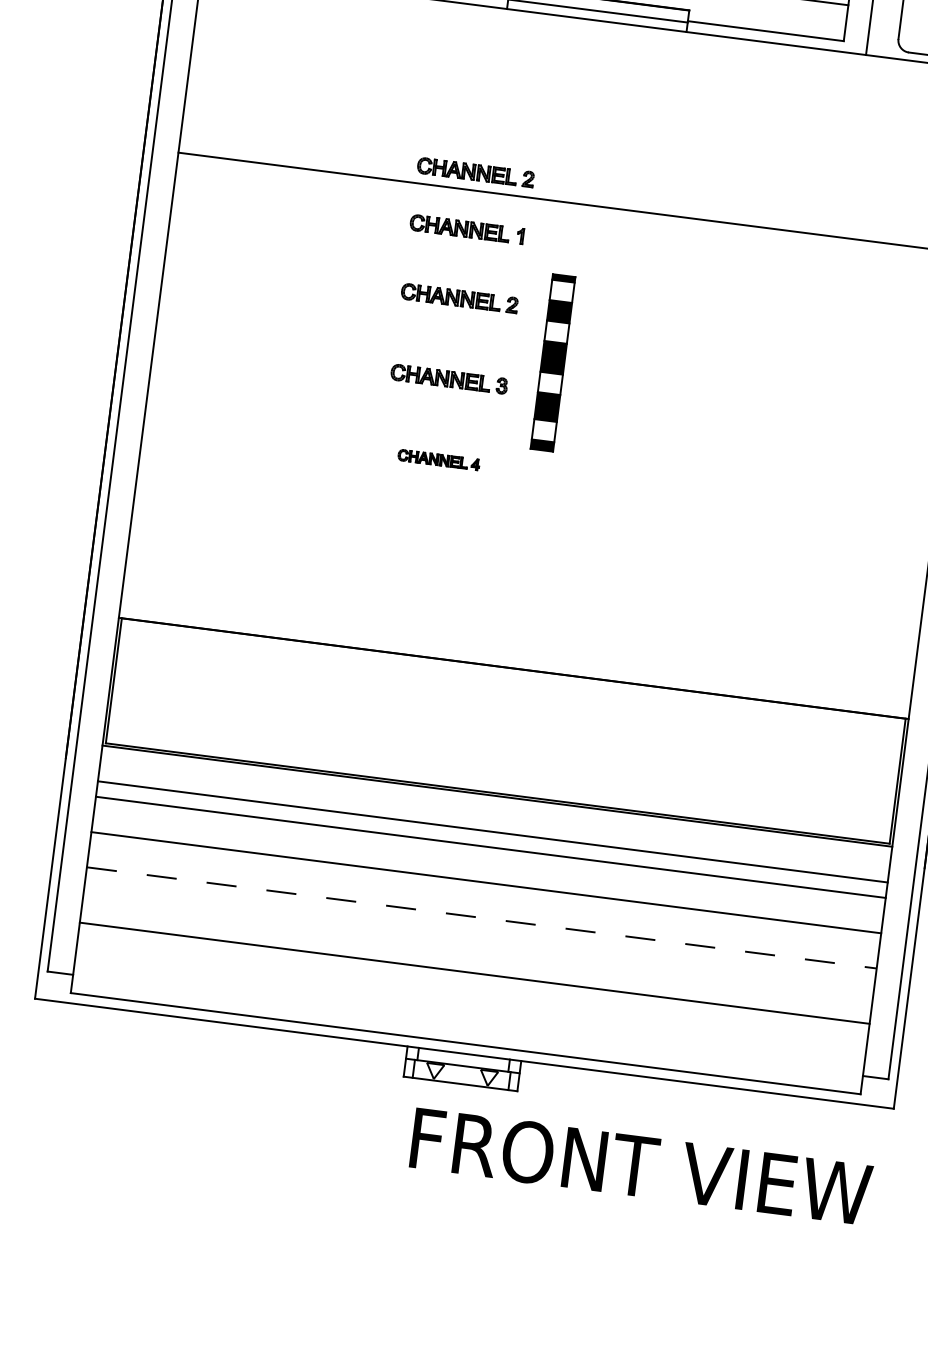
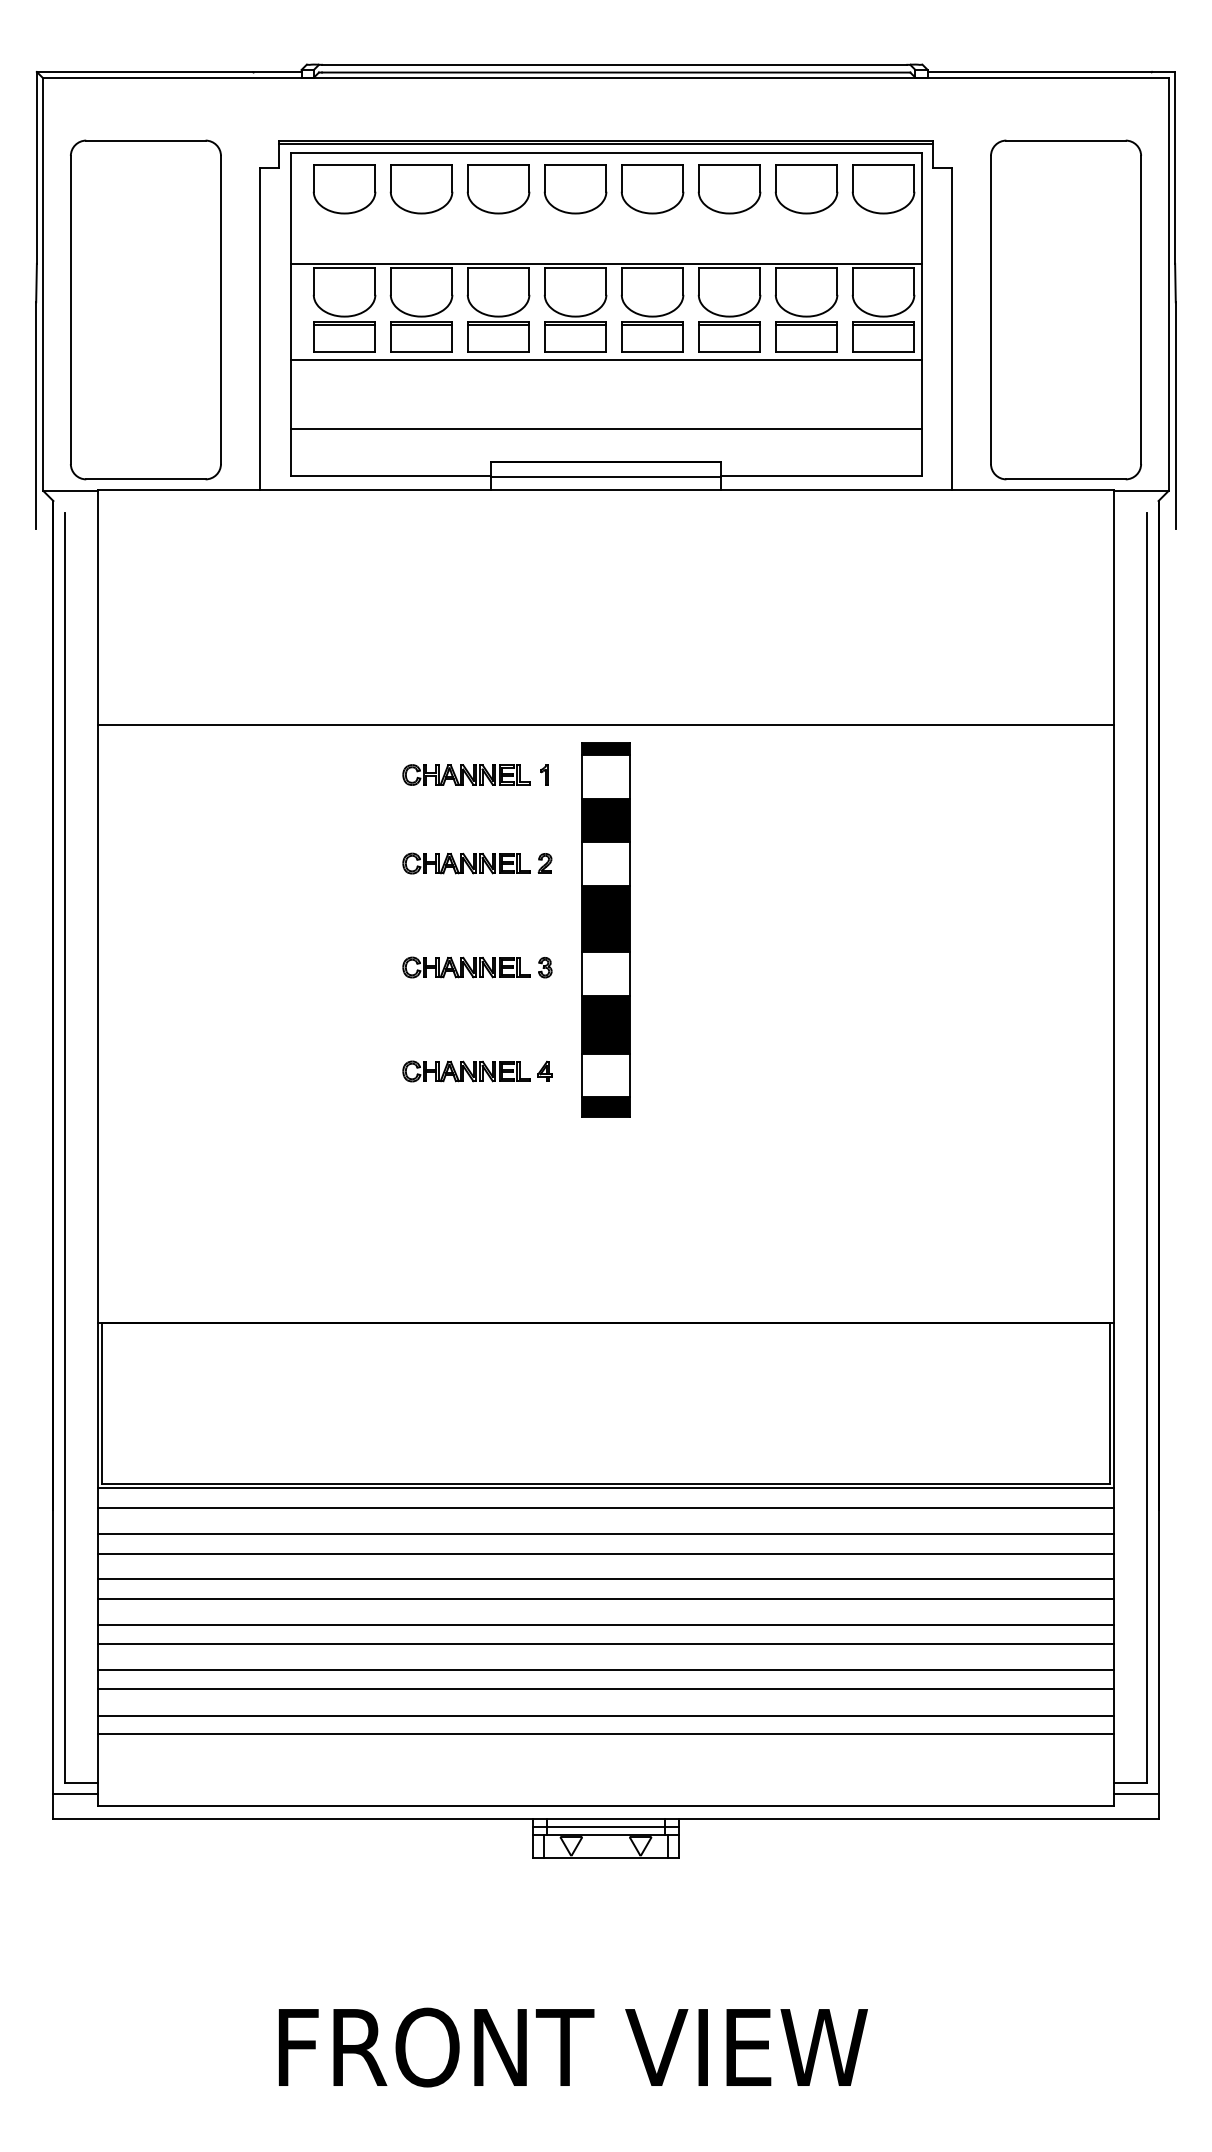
part: (475, 172) -> (477, 701), removed
part: (552, 362) -> (605, 929), size x1.67
part: (439, 459) -> (477, 1071), size x1.43
line: (495, 811) -> (605, 1507), added
line: (487, 867) -> (605, 1579), added
line: (483, 903) -> (605, 1625), added
line: (482, 918) -> (606, 1644), dashed -> solid
line: (478, 938) -> (605, 1670), added
line: (476, 952) -> (605, 1689), added
line: (54, 981) -> (75, 1794), added
line: (472, 987) -> (605, 1734), added
line: (463, 1060) -> (605, 1827), added
line: (879, 1087) -> (1136, 1794), added
text: (641, 1166) -> (573, 2047), moved

